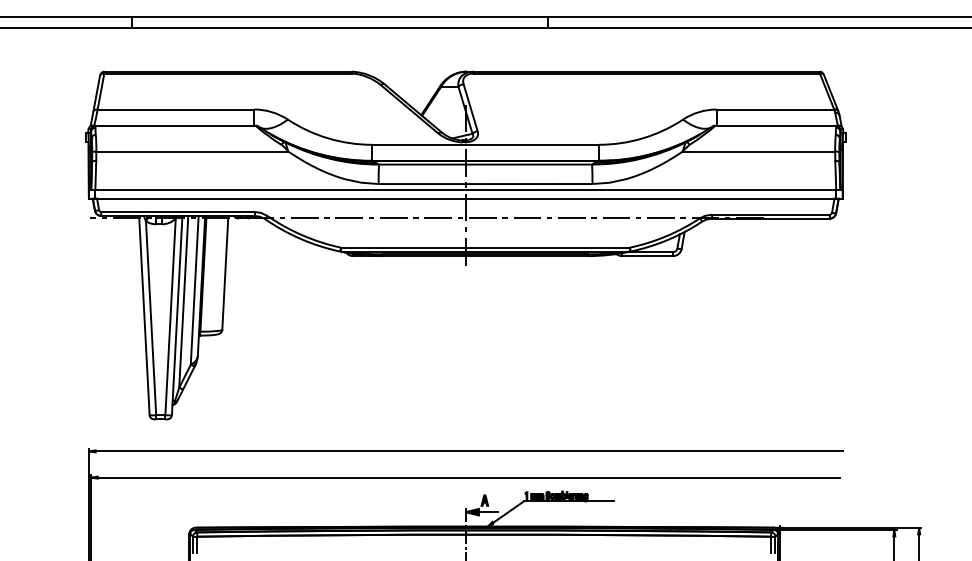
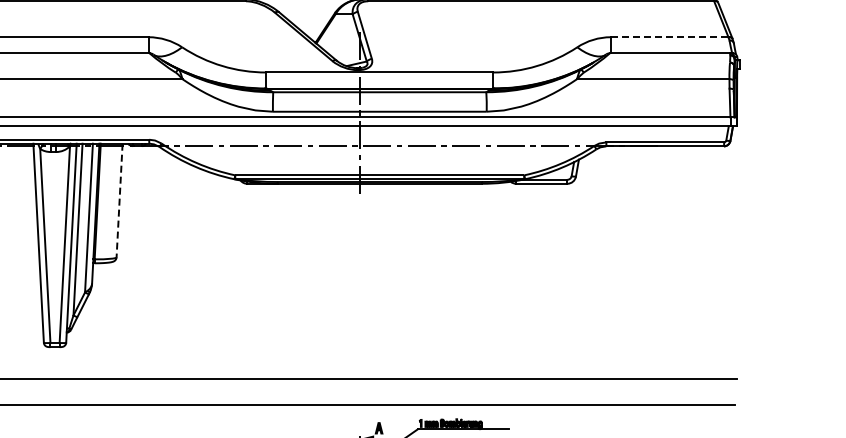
line: (775, 109) -> (669, 37), solid -> dashed
line: (225, 272) -> (119, 200), solid -> dashed

